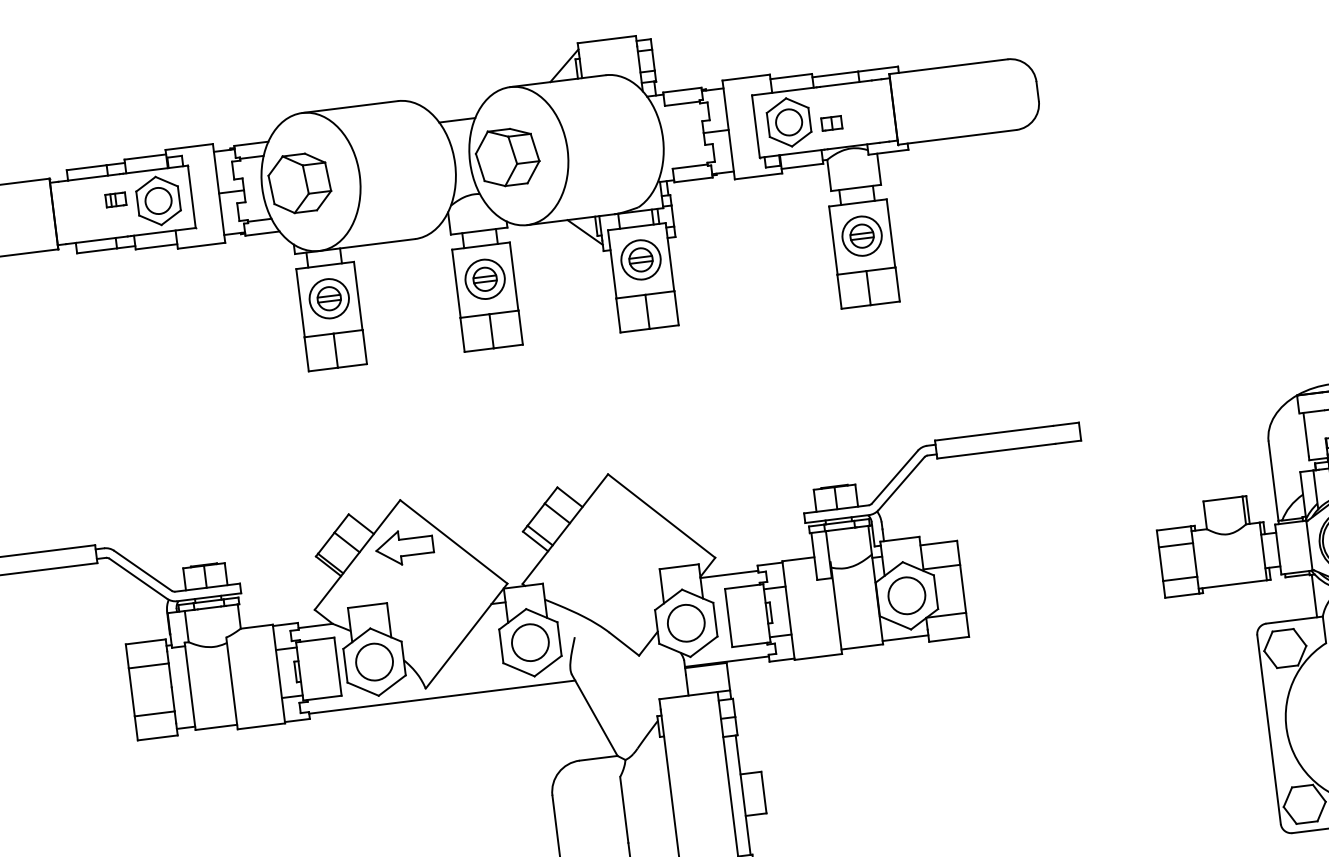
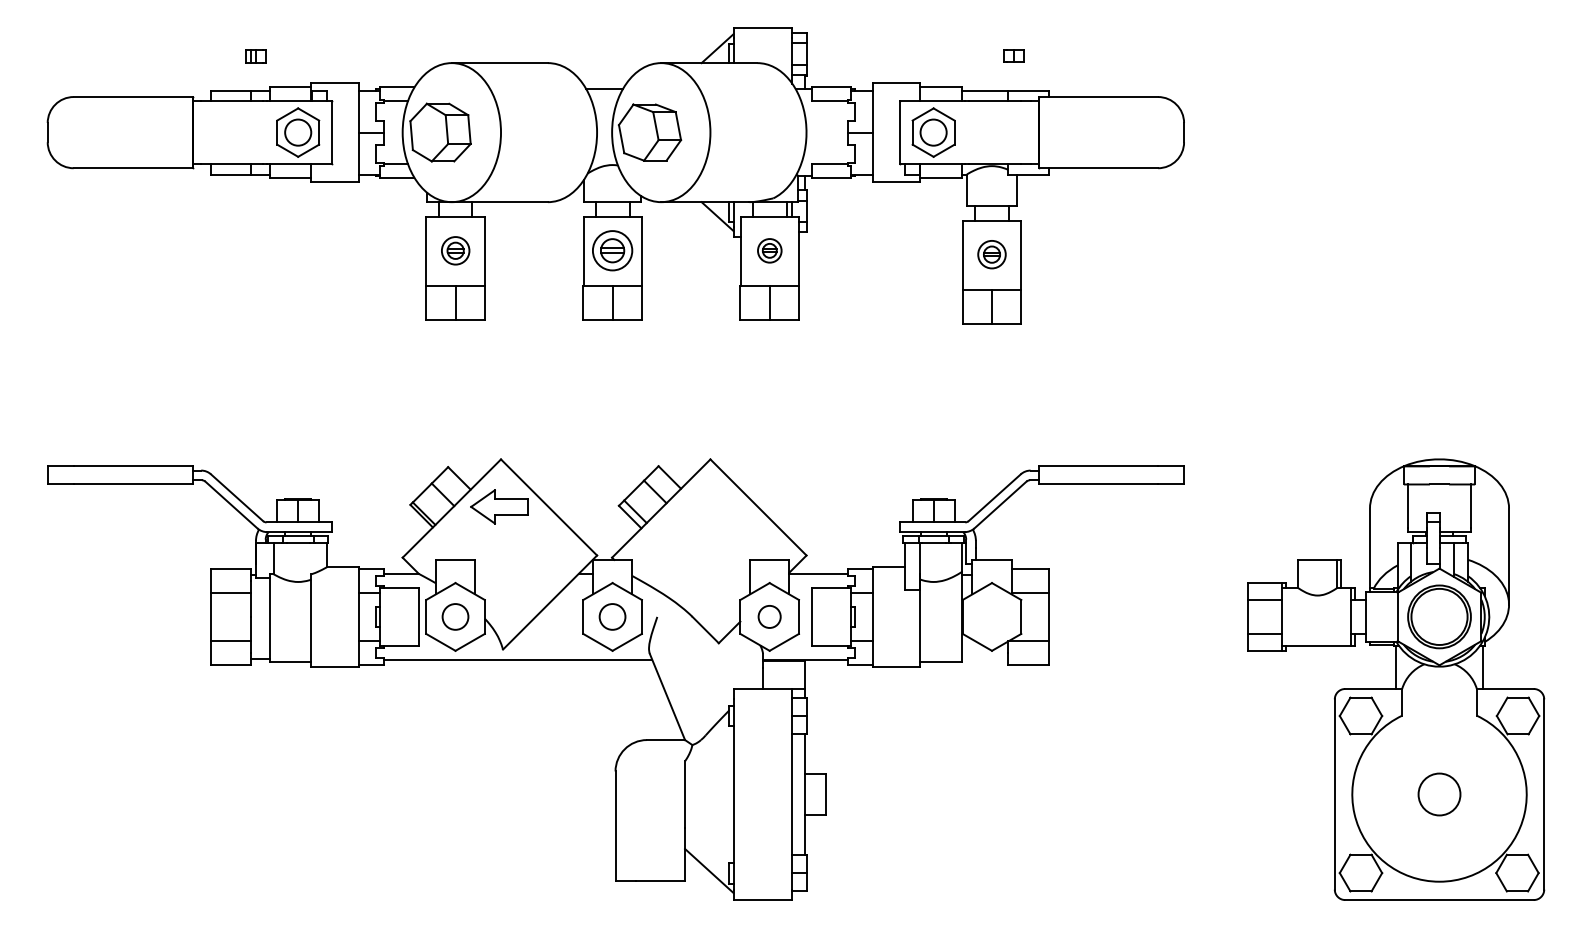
part: (831, 123) -> (1013, 55), moved
part: (115, 200) -> (255, 56), moved
part: (861, 236) -> (991, 254), size x0.7
part: (640, 259) -> (769, 250), size x0.6
part: (329, 298) -> (455, 250), size x0.7
circle: (906, 595) -> (991, 616), removed
circle: (686, 622) -> (769, 616), size x0.6
line: (905, 637) -> (985, 658), removed
circle: (530, 642) -> (612, 616), size x0.7
circle: (374, 661) -> (455, 616), size x0.7

